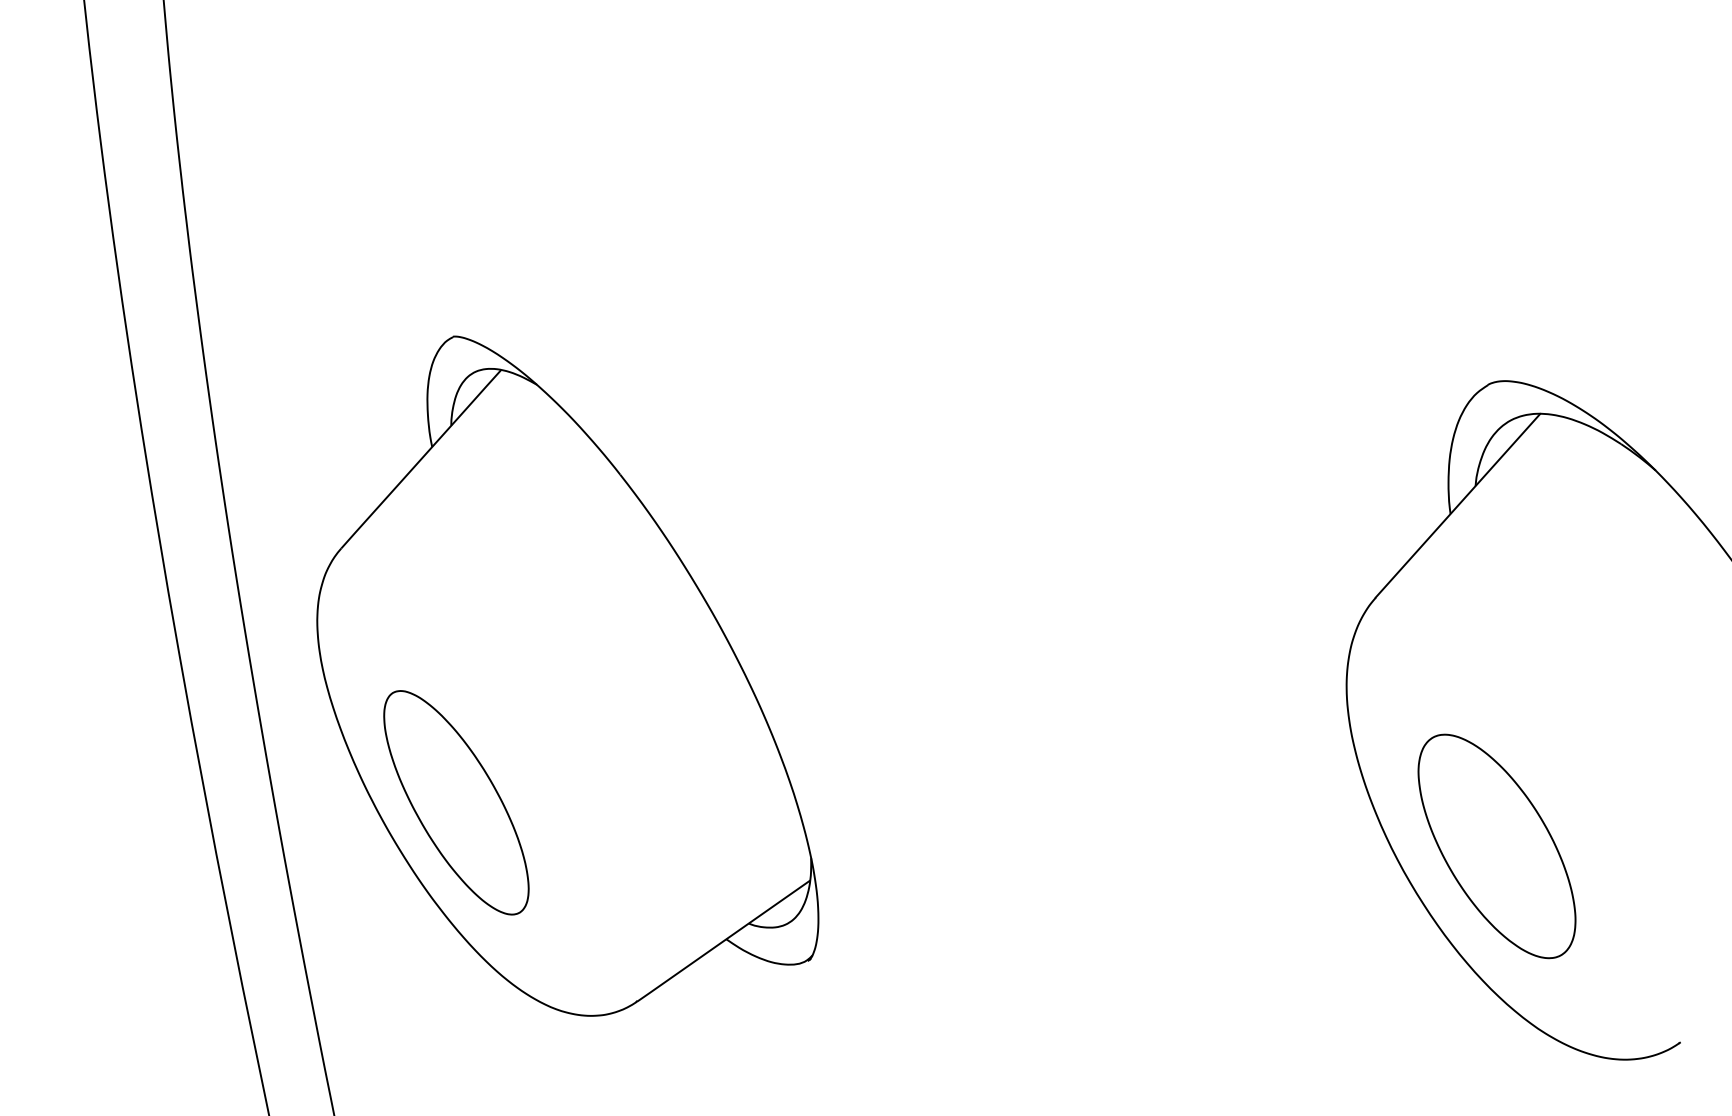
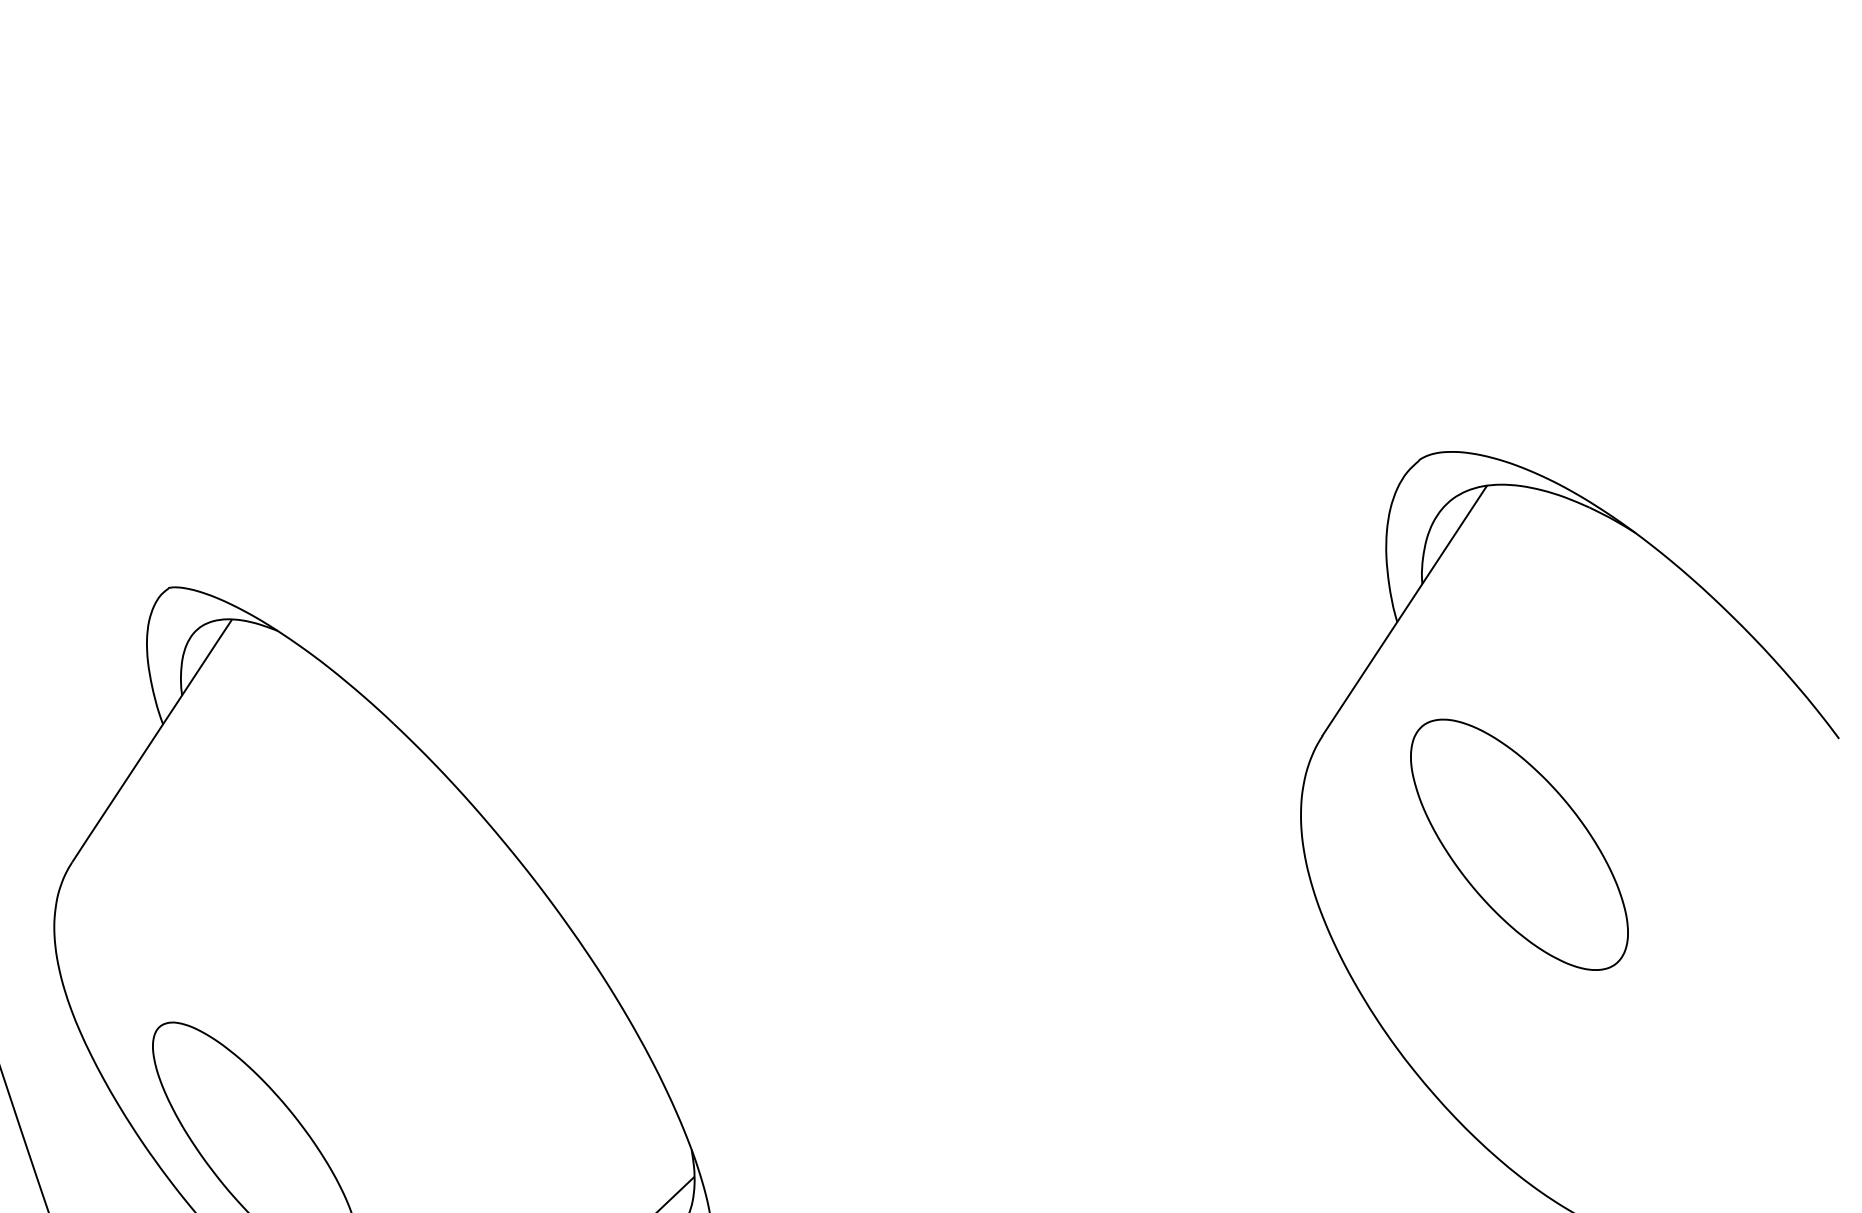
part: (1496, 846) -> (1518, 844), moved

